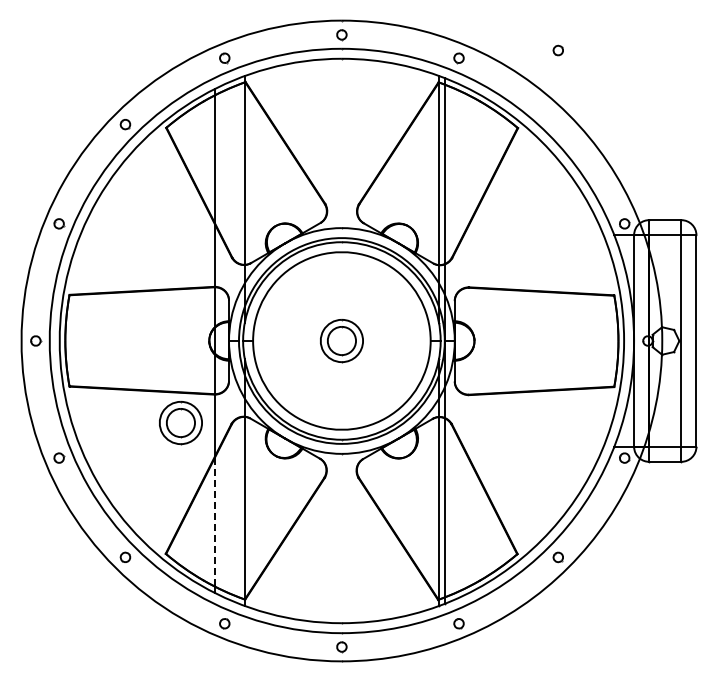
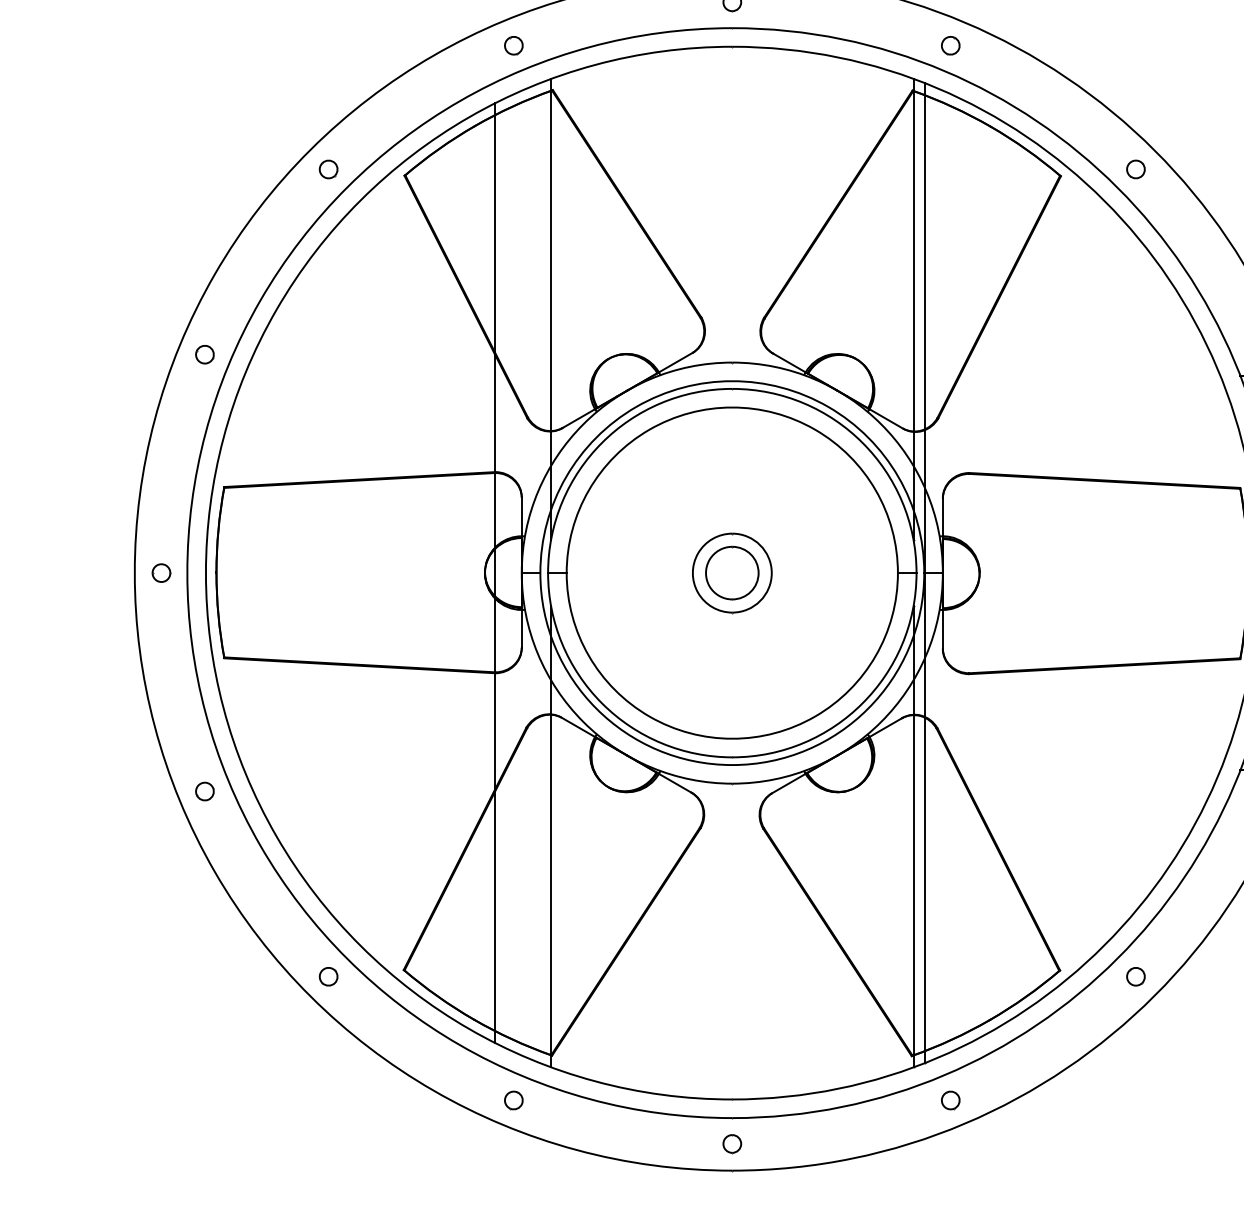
part: (557, 50) -> (1134, 169), moved
part: (180, 423) -> (431, 727), removed
line: (214, 521) -> (494, 909), dashed -> solid

